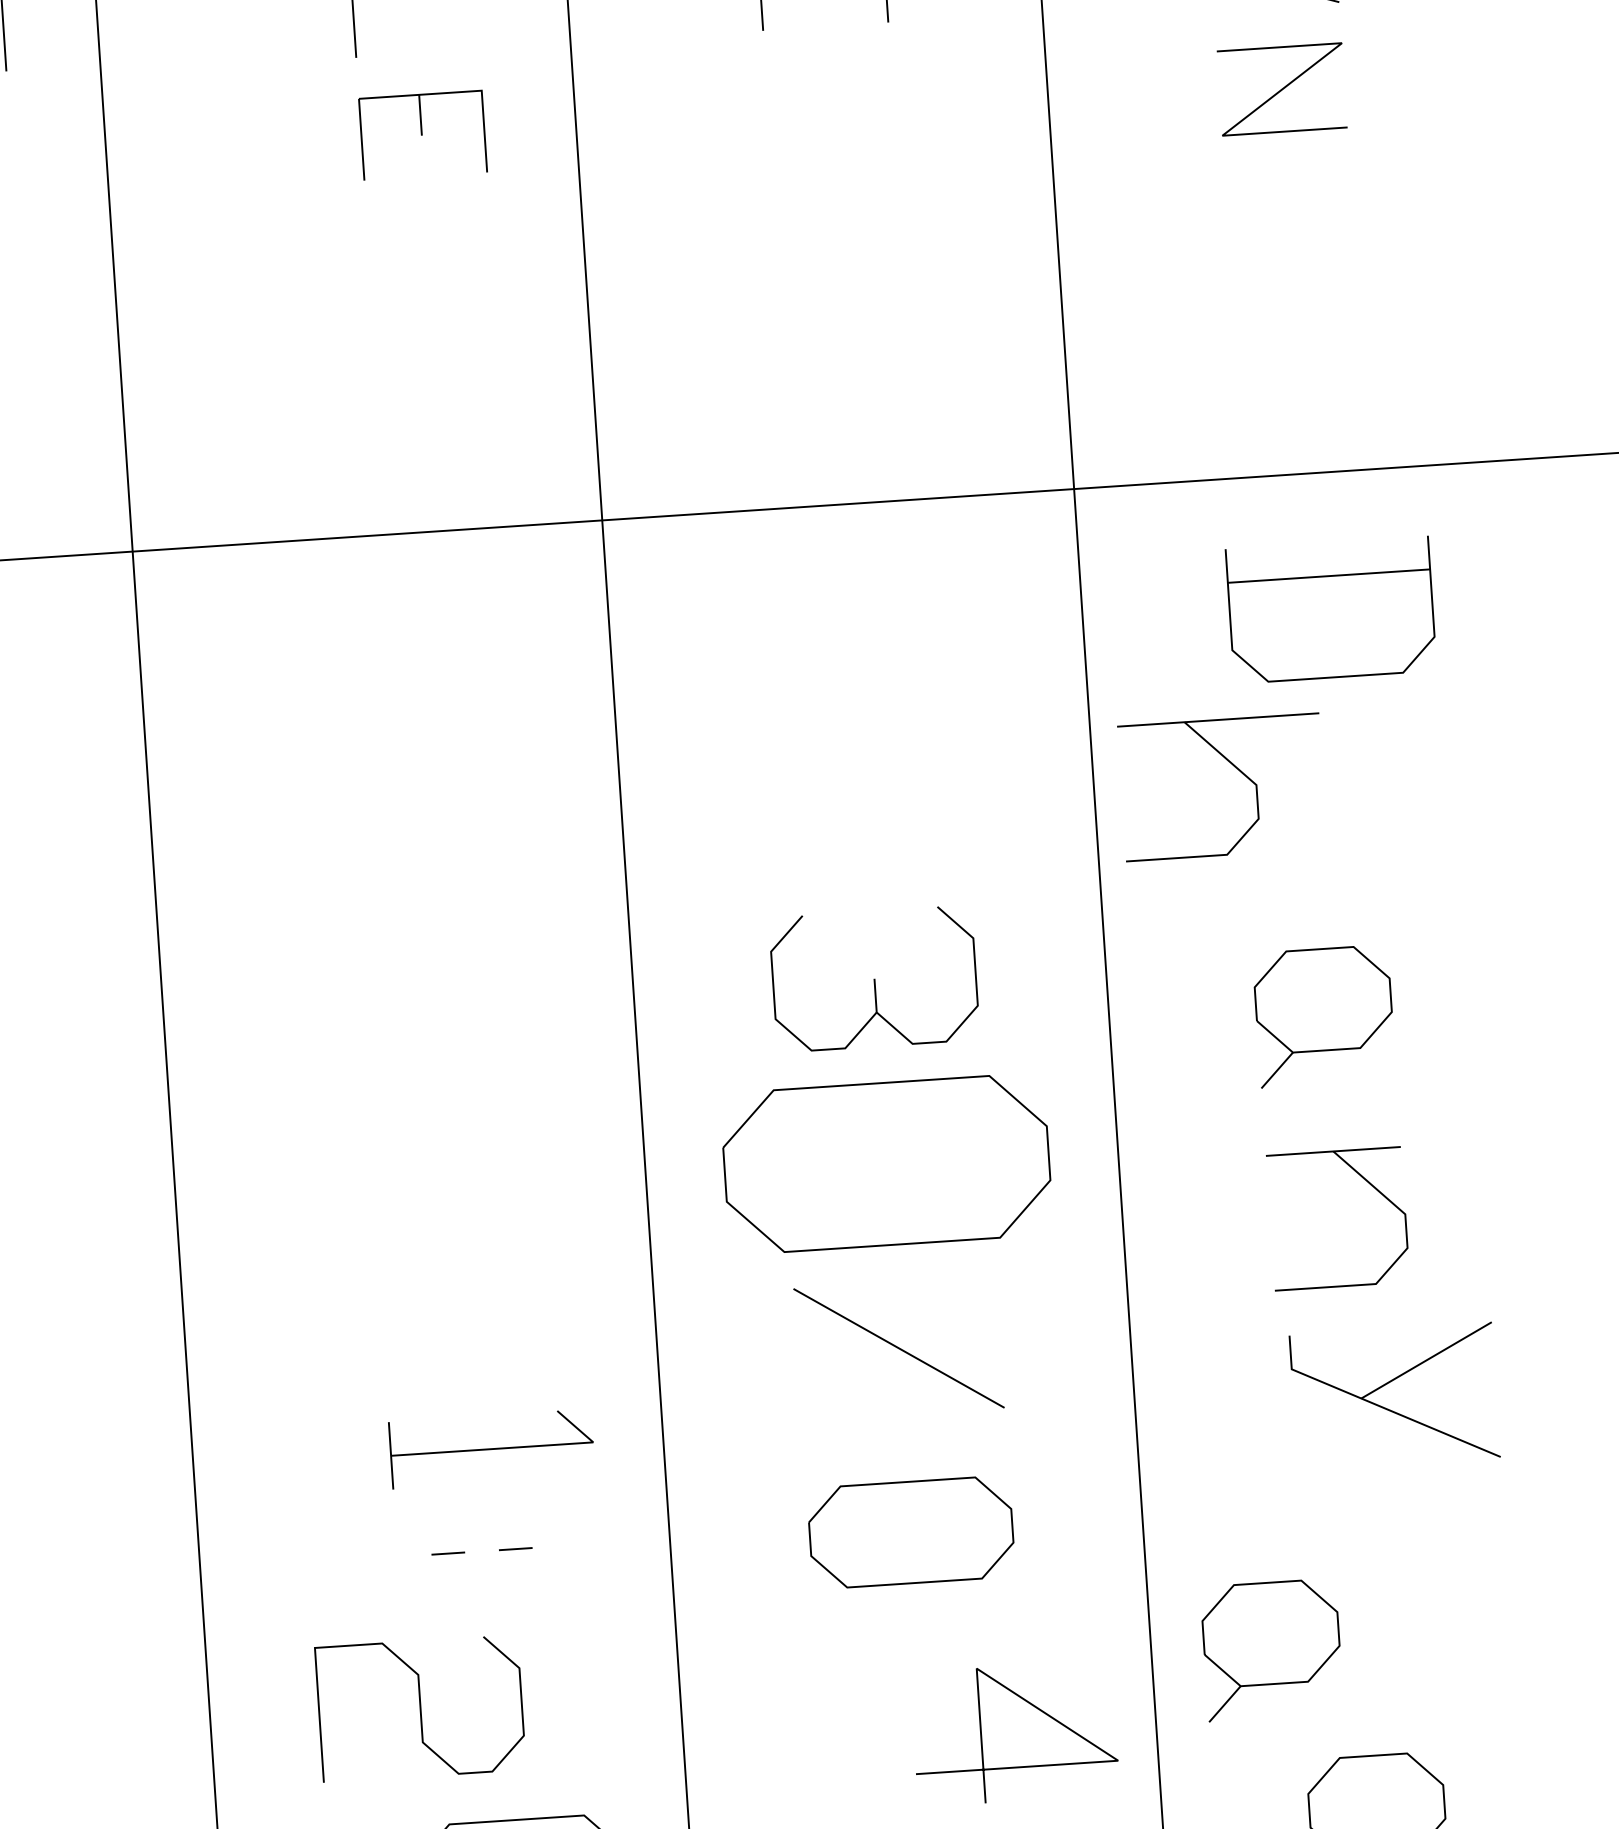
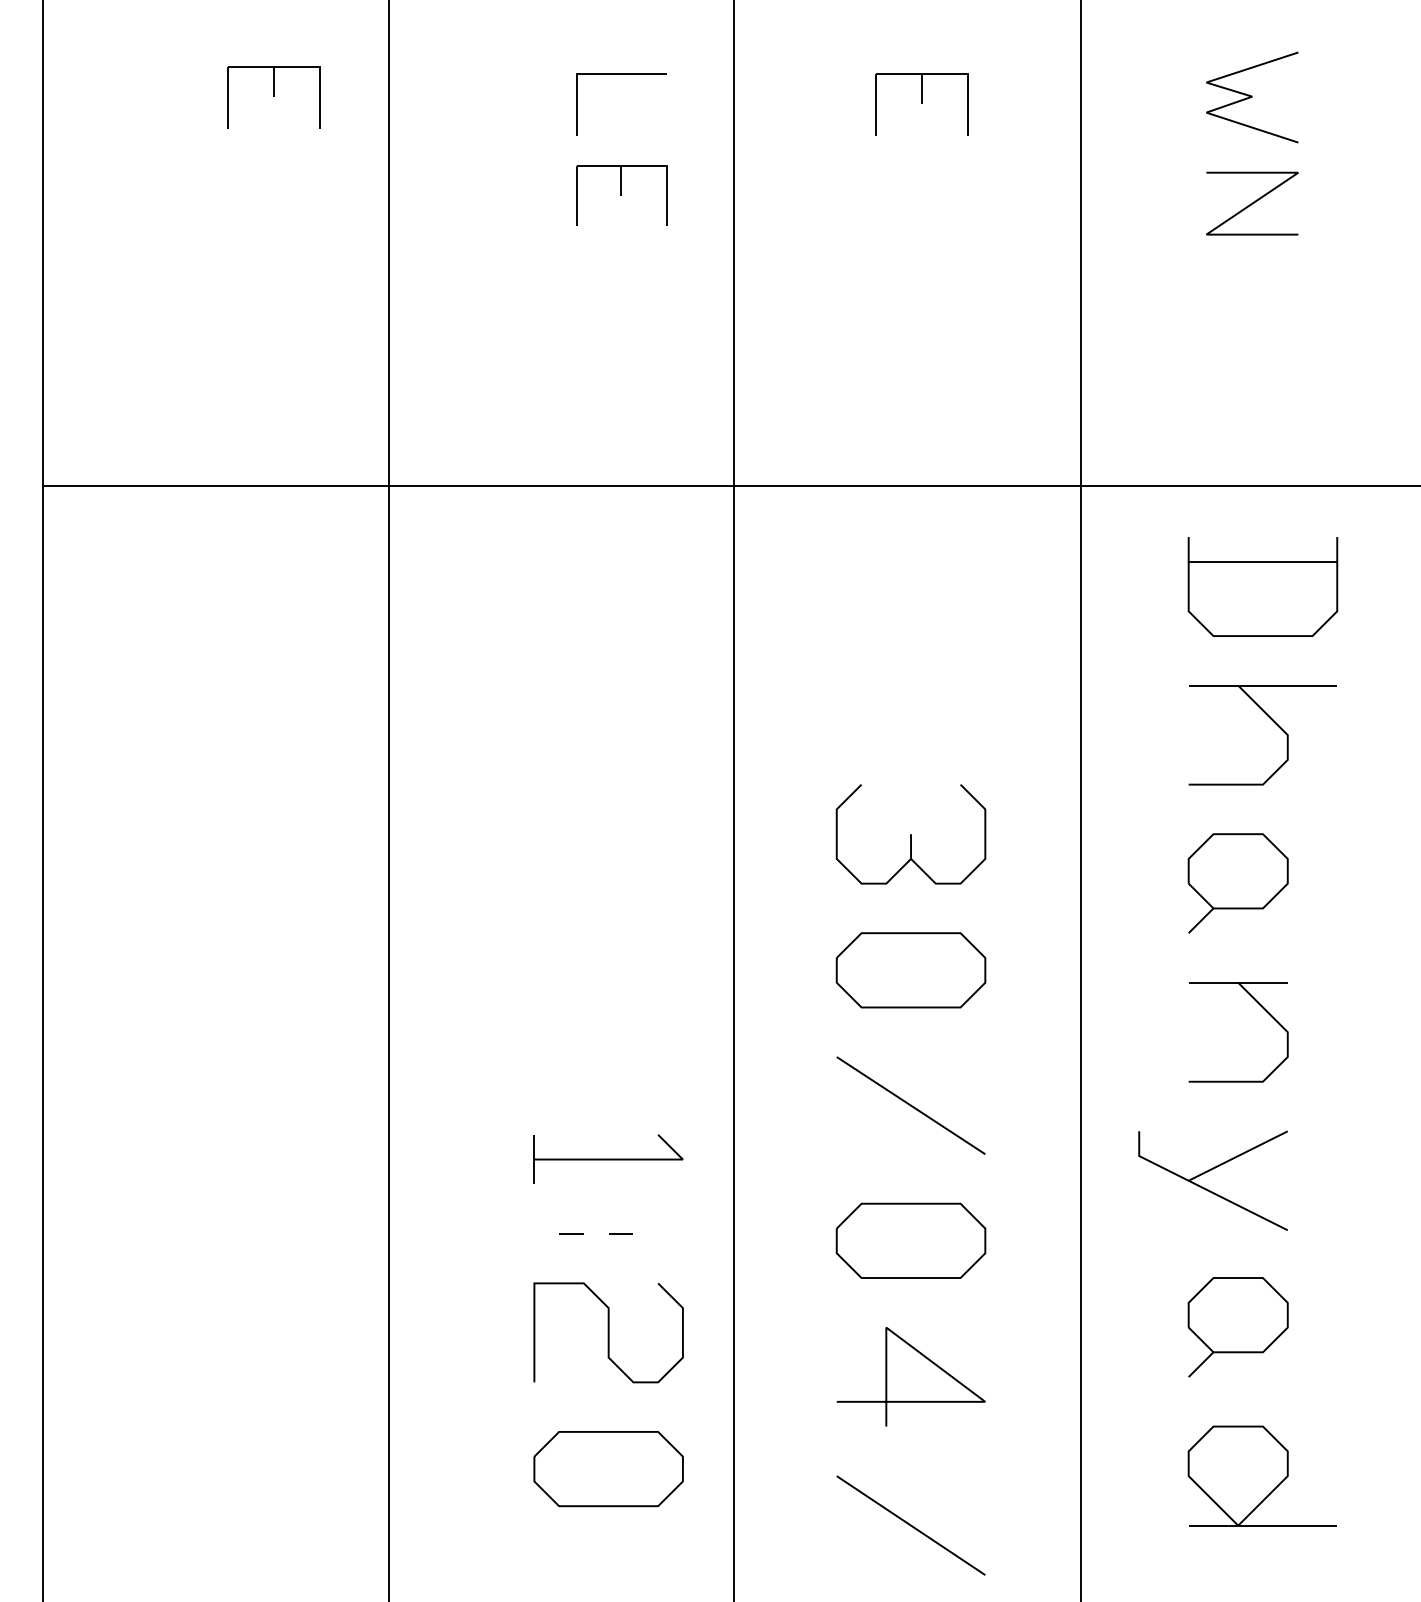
part: (1237, 770) -> (1274, 723), moved
part: (886, 1164) -> (910, 970), size x0.62
part: (1386, 1385) -> (1207, 1172), moved
part: (1271, 1650) -> (1237, 1327), moved
curve: (420, 1708) -> (608, 1332), moved
line: (982, 1735) -> (887, 1376), moved

